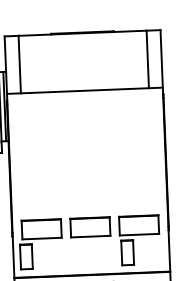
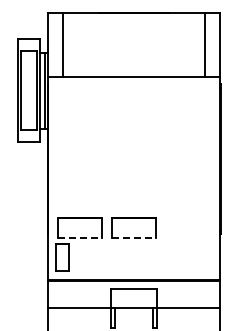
line: (91, 236) -> (134, 238), solid -> dashed
line: (42, 238) -> (80, 238), solid -> dashed
part: (139, 240) -> (187, 244), removed

